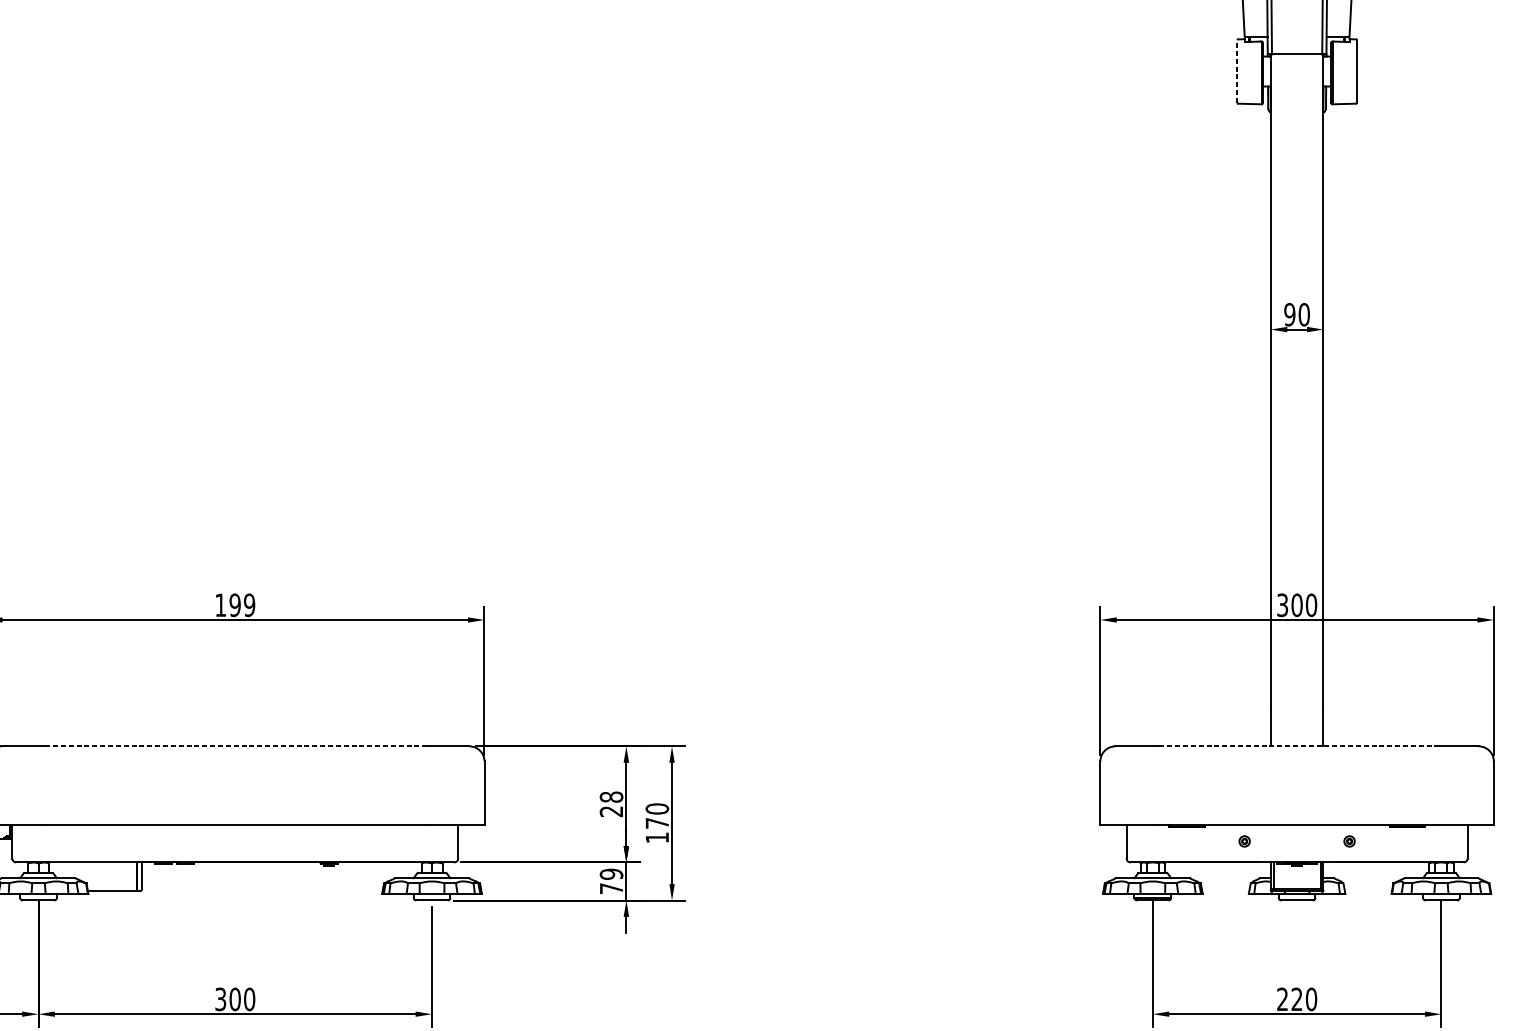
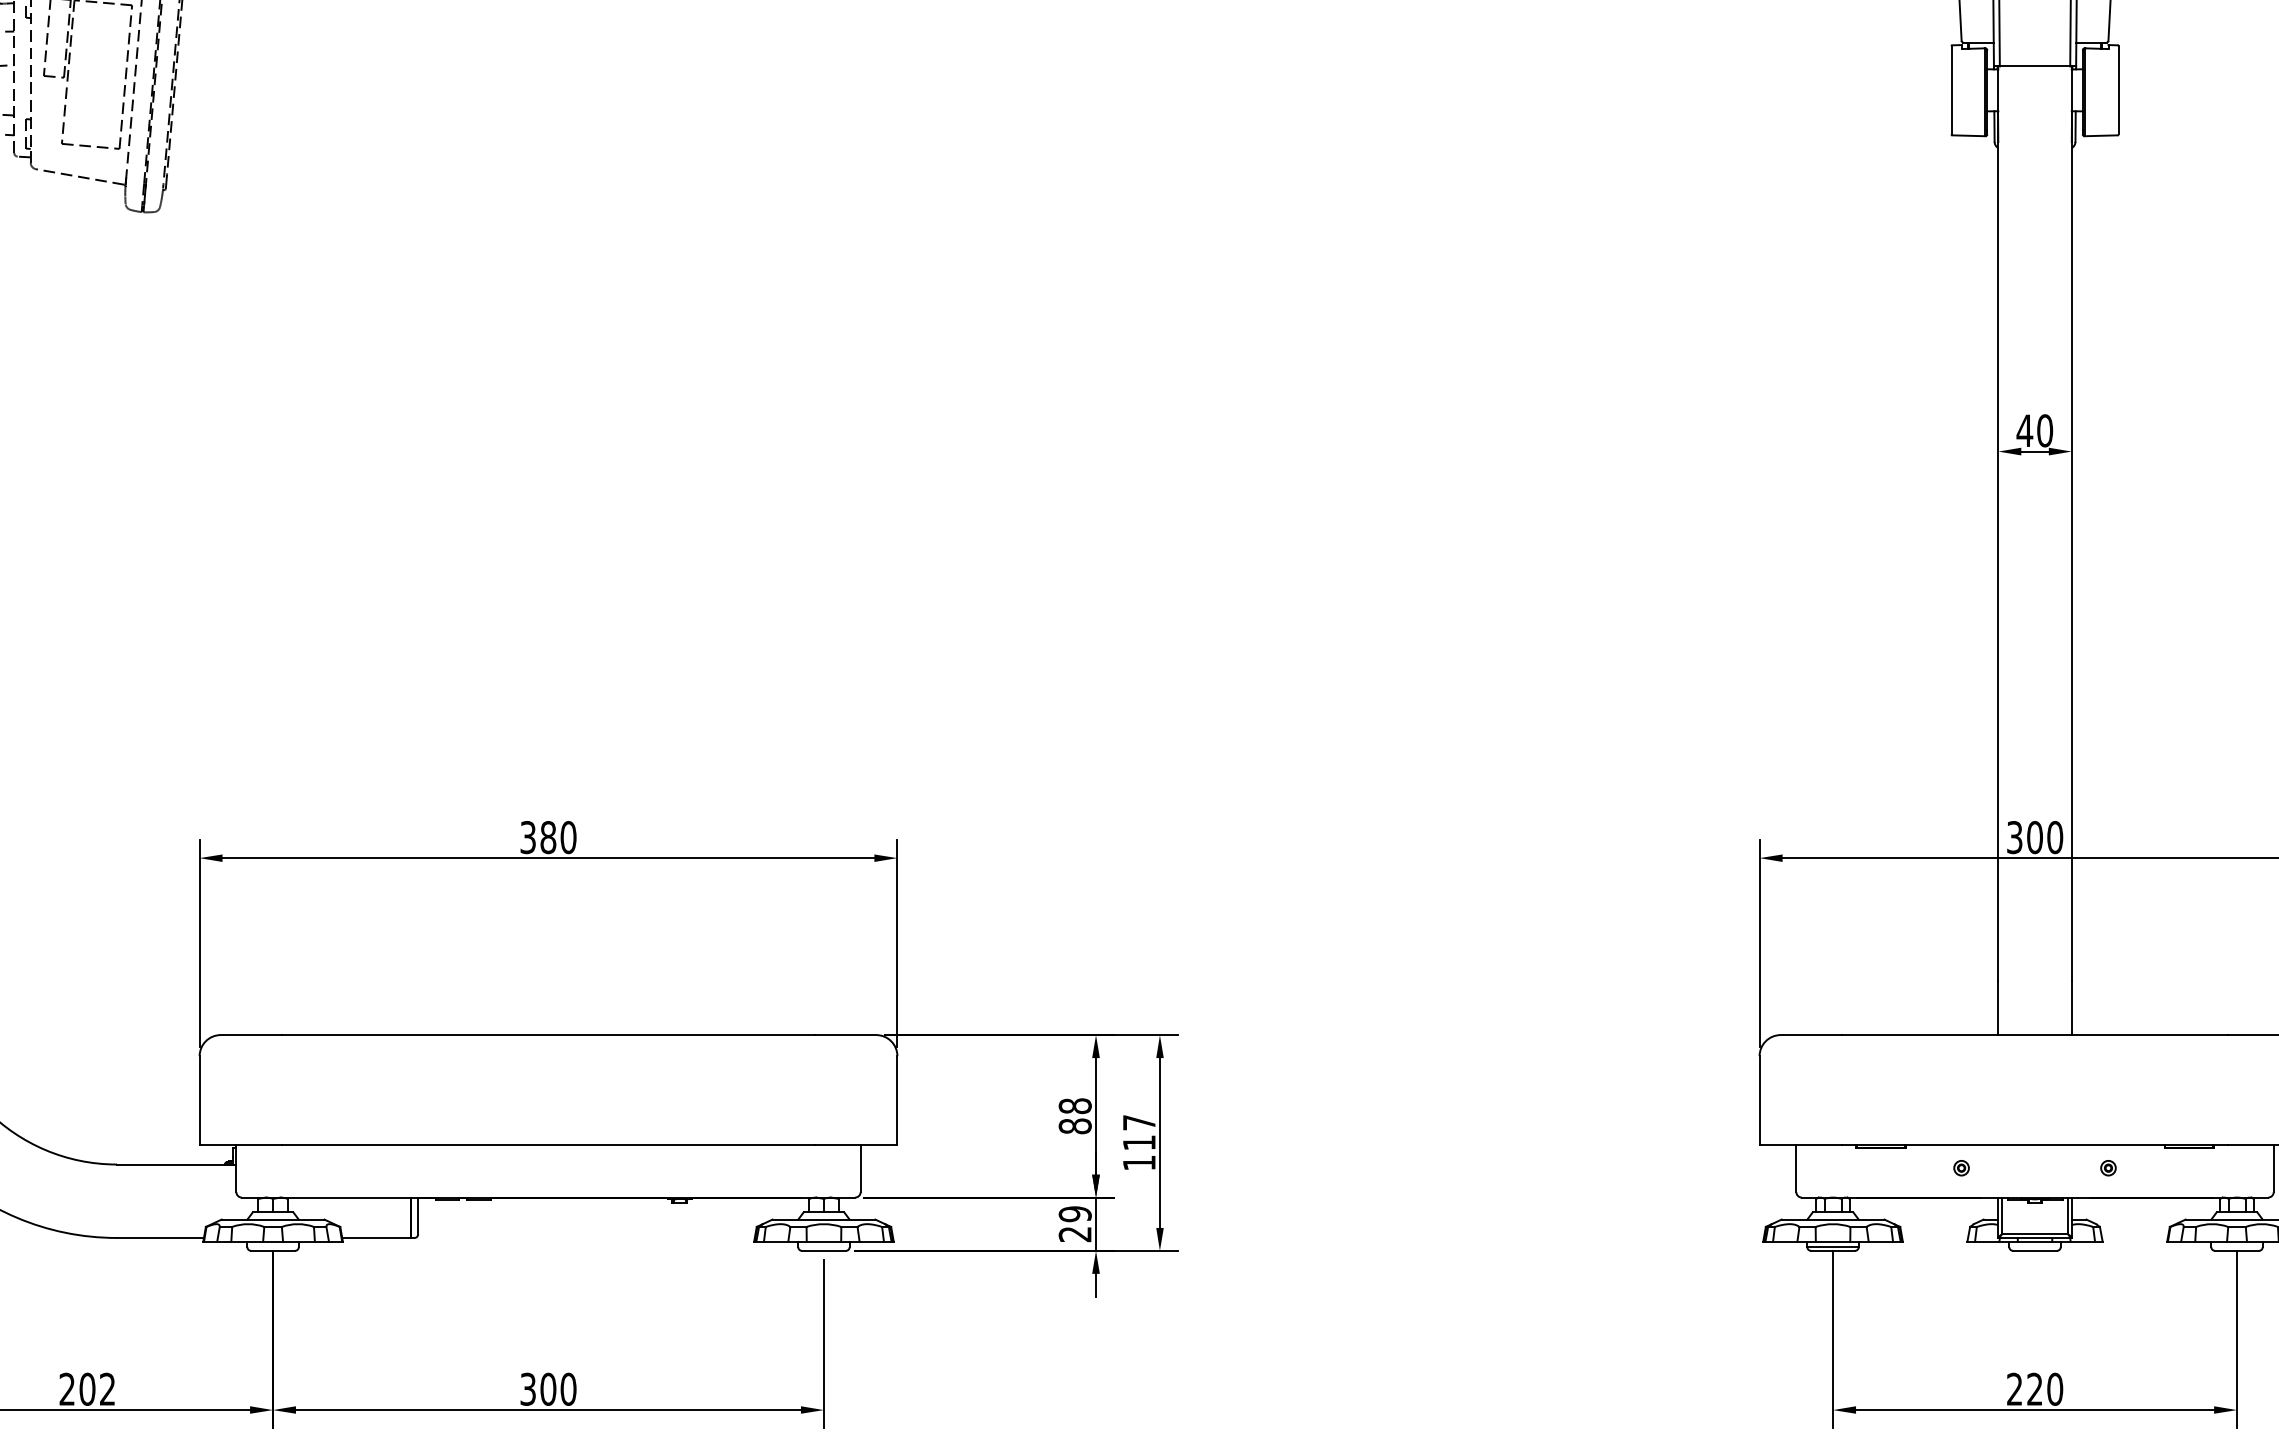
line: (1237, 70) -> (1951, 89), dashed -> solid
text: (1289, 314) -> (2024, 430), 90 -> 40
text: (235, 605) -> (548, 837), 199 -> 380
line: (235, 746) -> (549, 1035), dashed -> solid
line: (1297, 746) -> (2035, 1035), dashed -> solid
text: (611, 811) -> (1074, 1126), 28 -> 88
text: (656, 815) -> (1138, 1132), 170 -> 117
text: (611, 888) -> (1074, 1234), 79 -> 29

